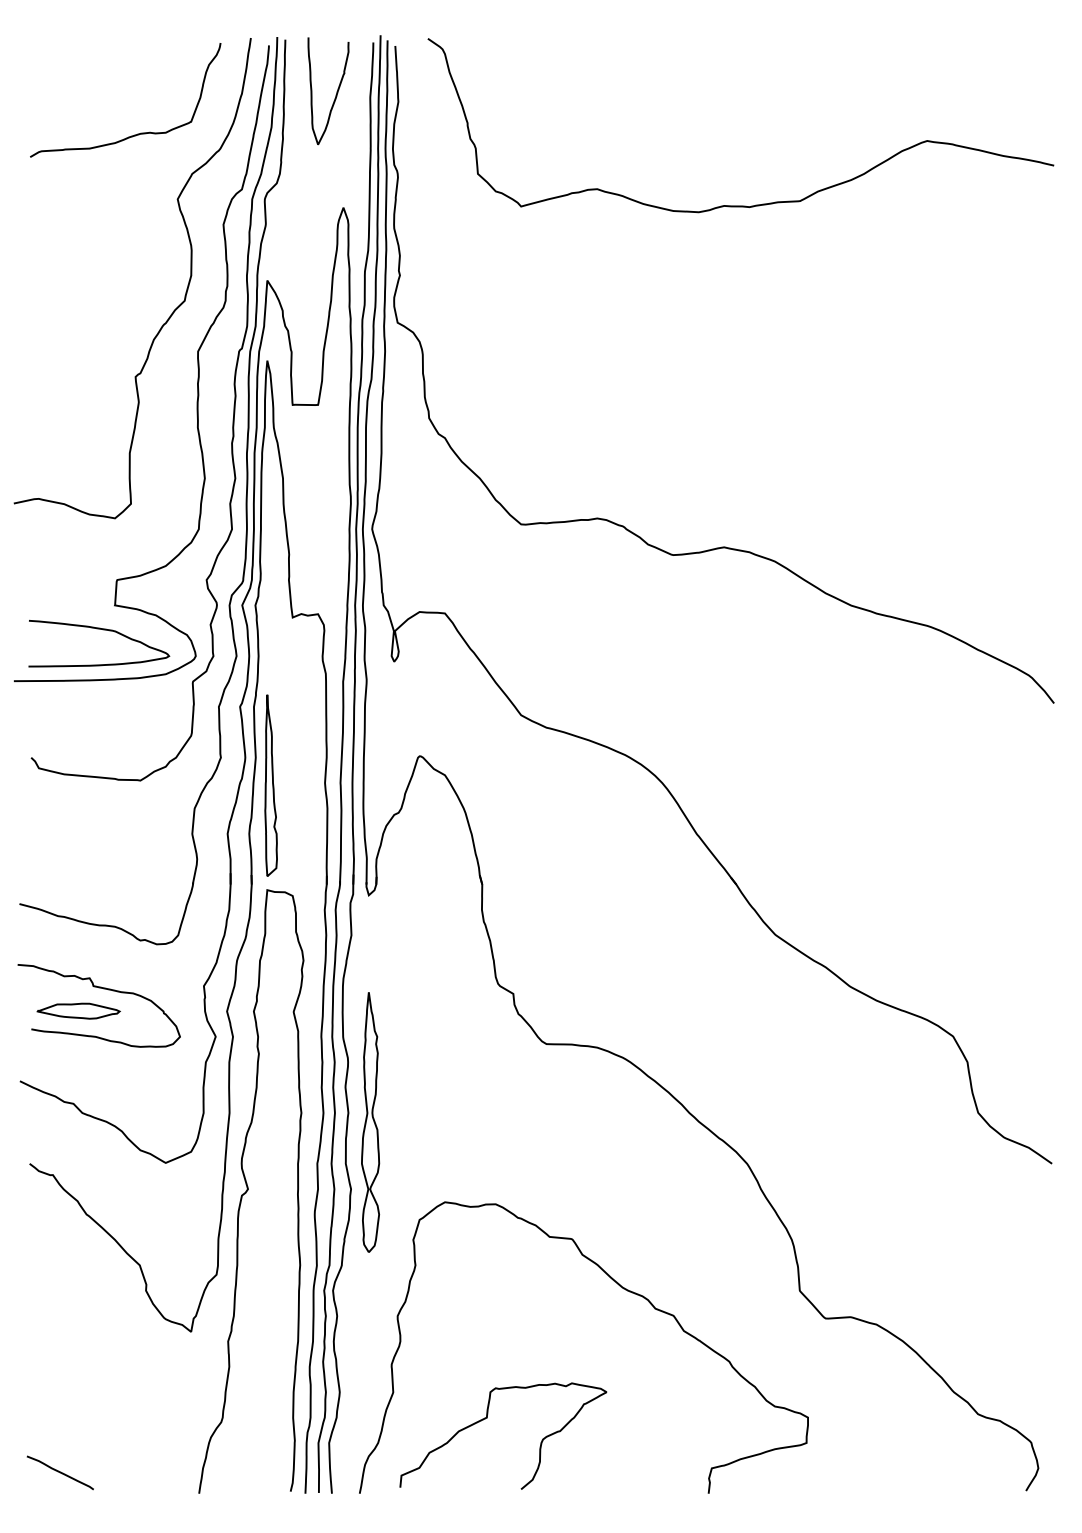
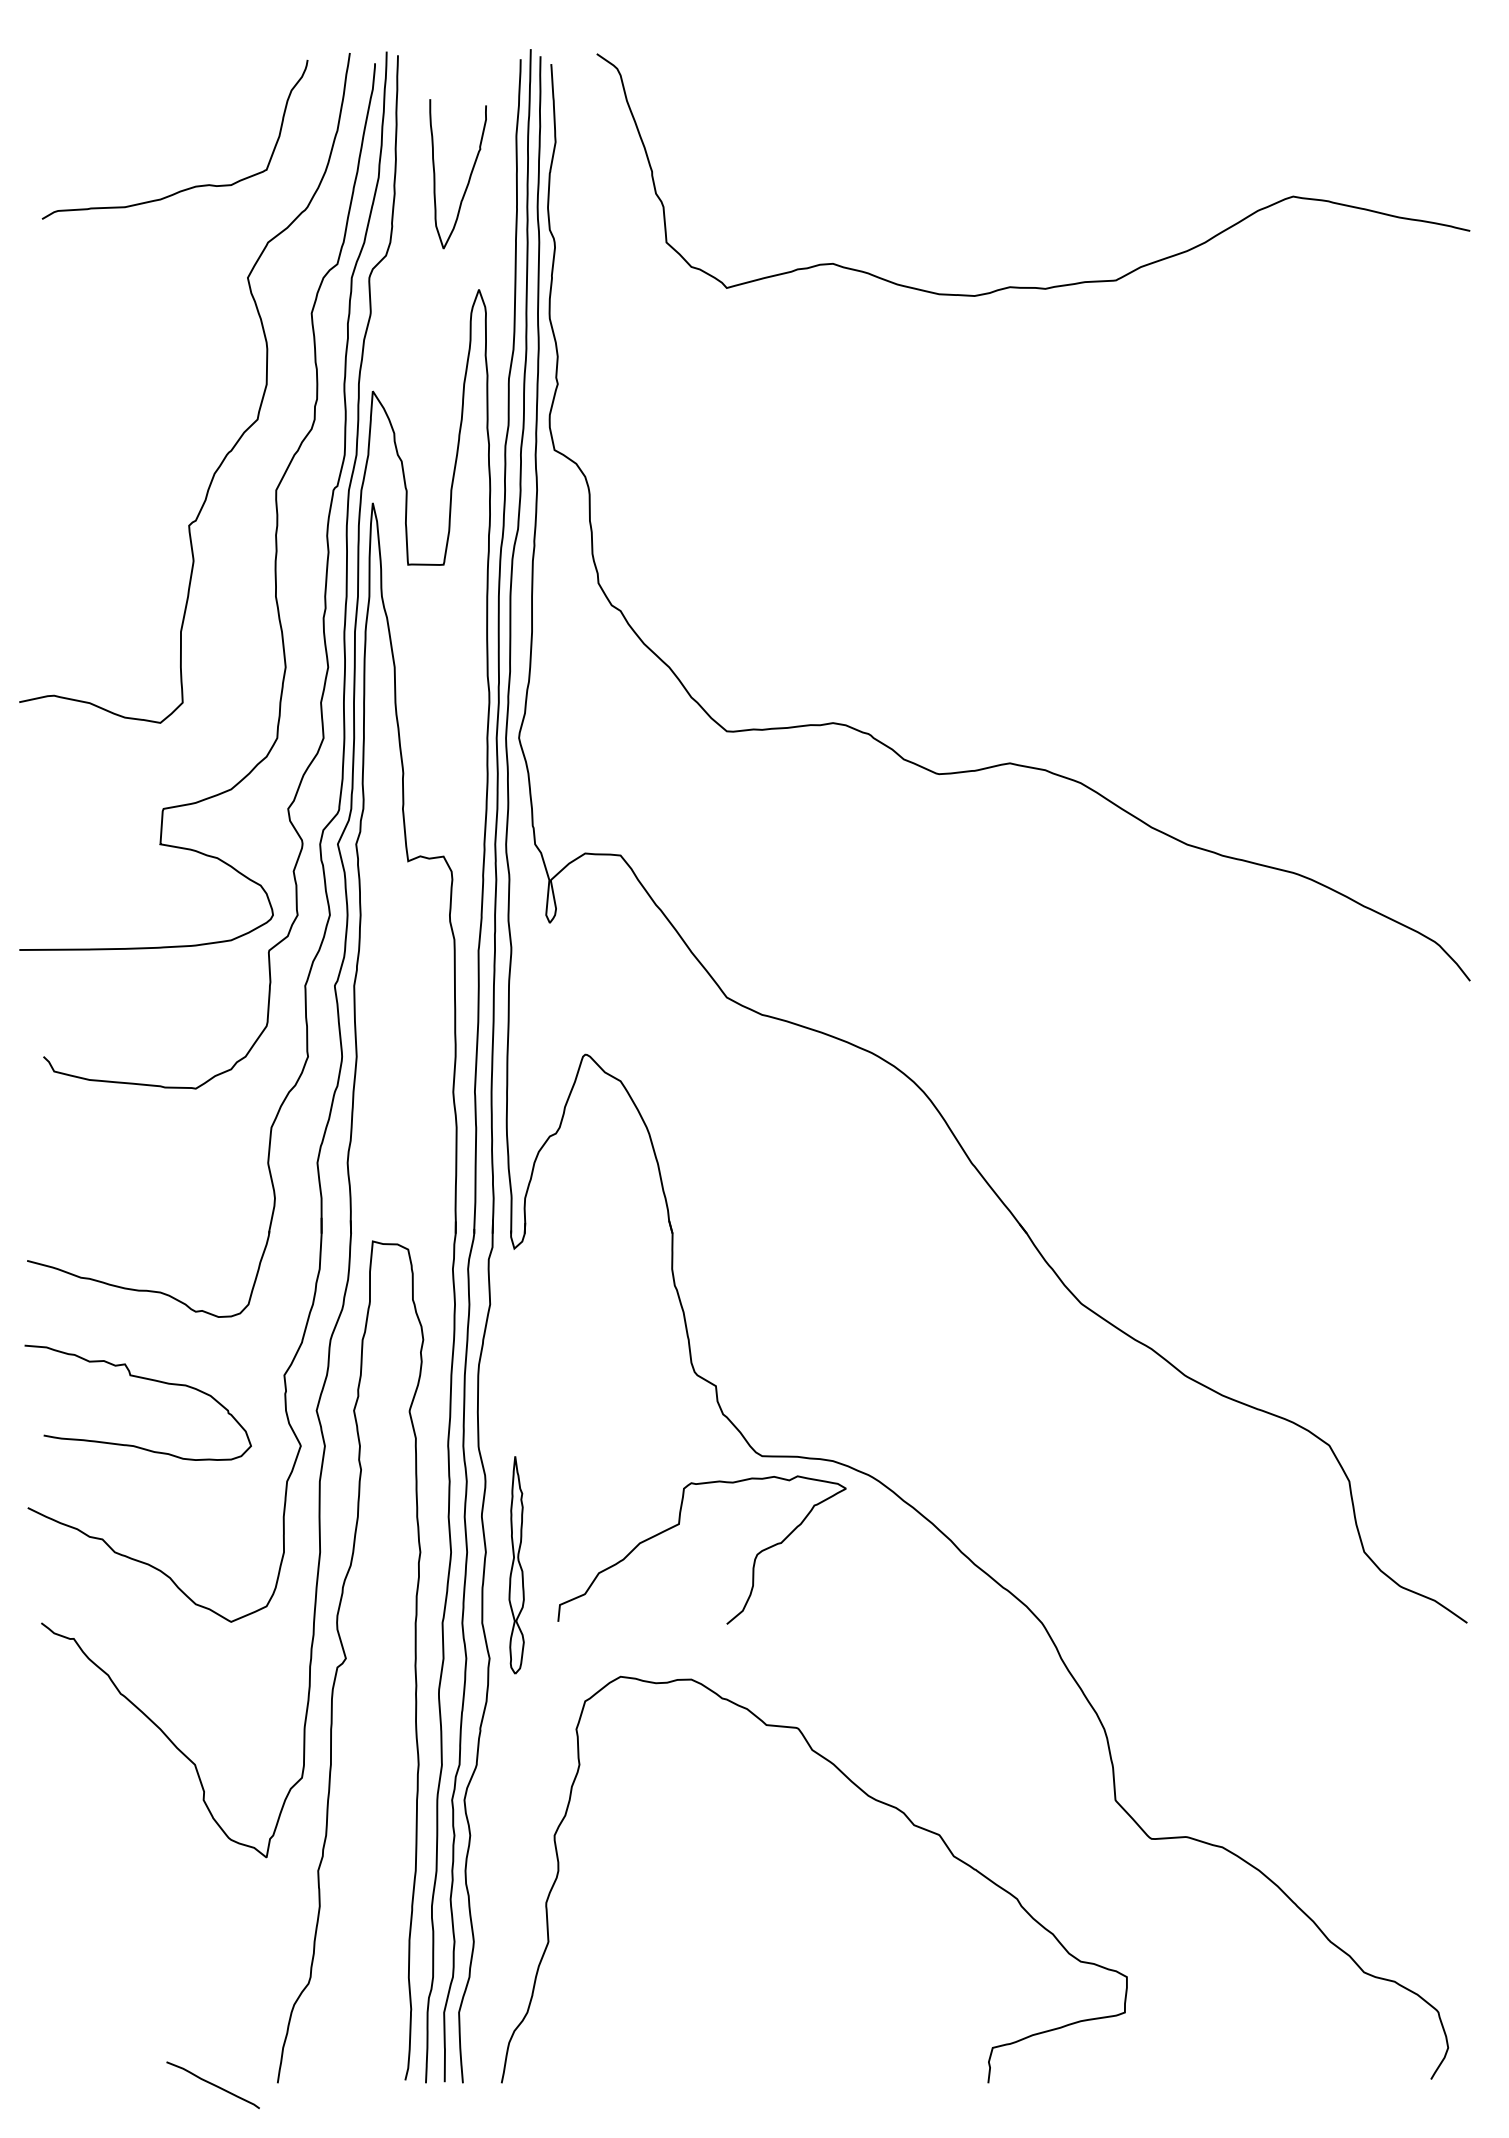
curve: (336, 92) -> (469, 175), moved
curve: (101, 629) -> (141, 878), removed
part: (271, 785) -> (378, 1095), removed
part: (78, 1010) -> (109, 1409), removed
part: (370, 1121) -> (516, 1564), size x0.6
curve: (486, 1418) -> (678, 1525), moved
curve: (59, 1473) -> (212, 2085), moved

